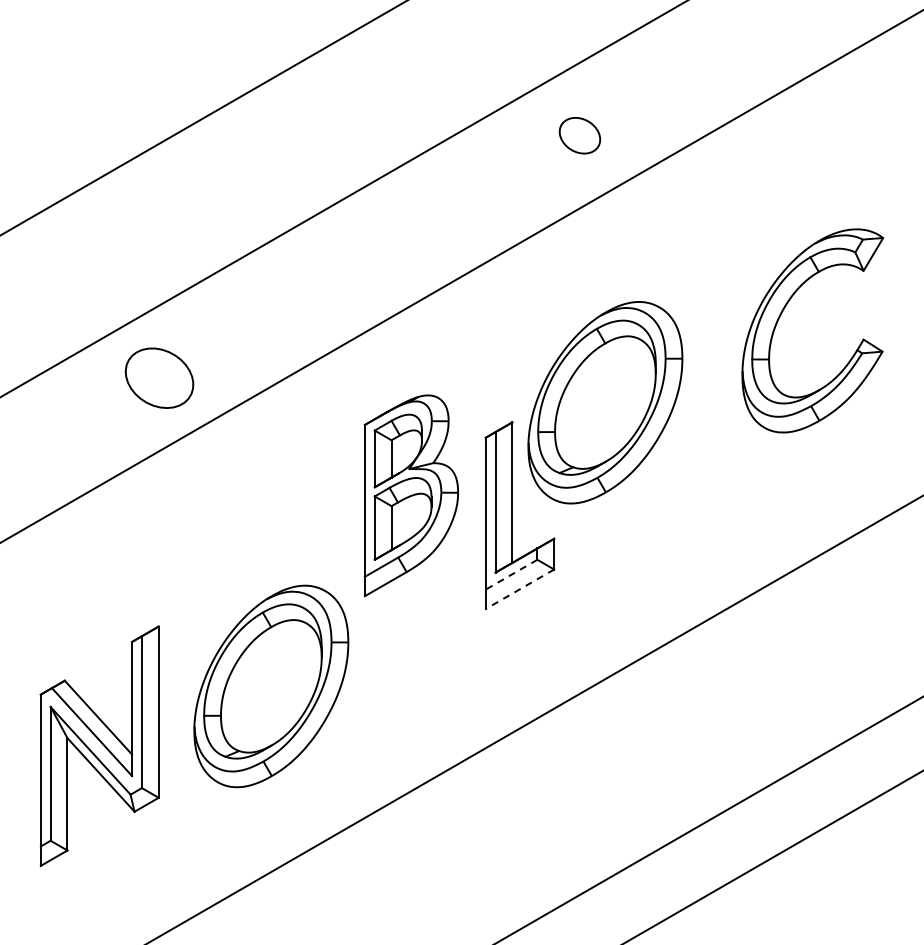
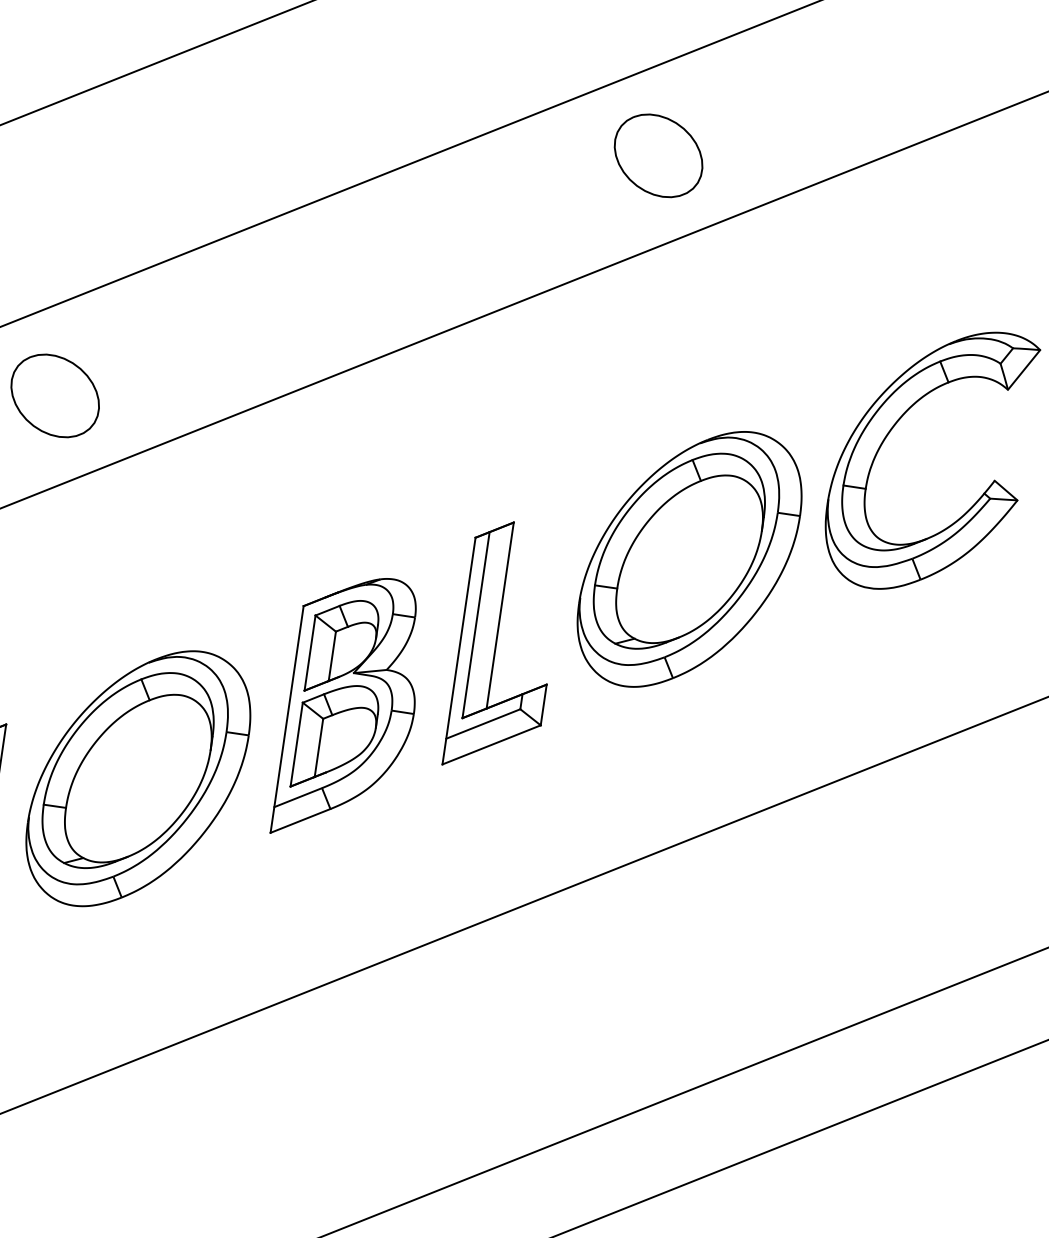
part: (579, 135) -> (658, 155), size x1.67
part: (605, 402) -> (689, 559), moved
part: (410, 495) -> (350, 708), moved
line: (511, 574) -> (483, 723), dashed -> solid
line: (519, 589) -> (490, 745), dashed -> solid
part: (271, 686) -> (138, 778), moved

